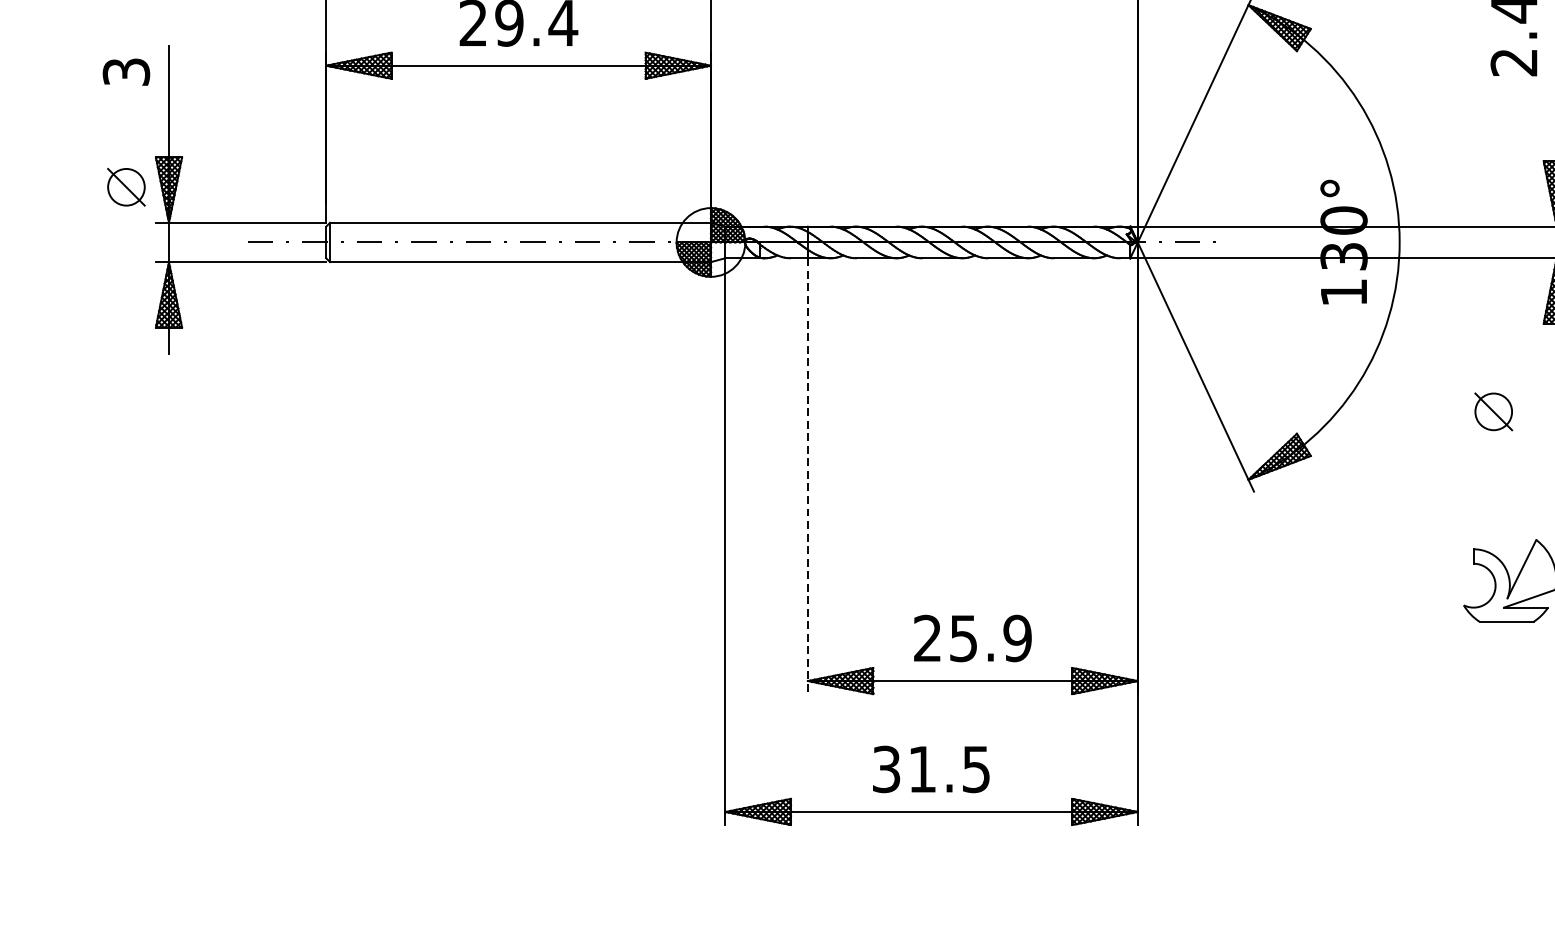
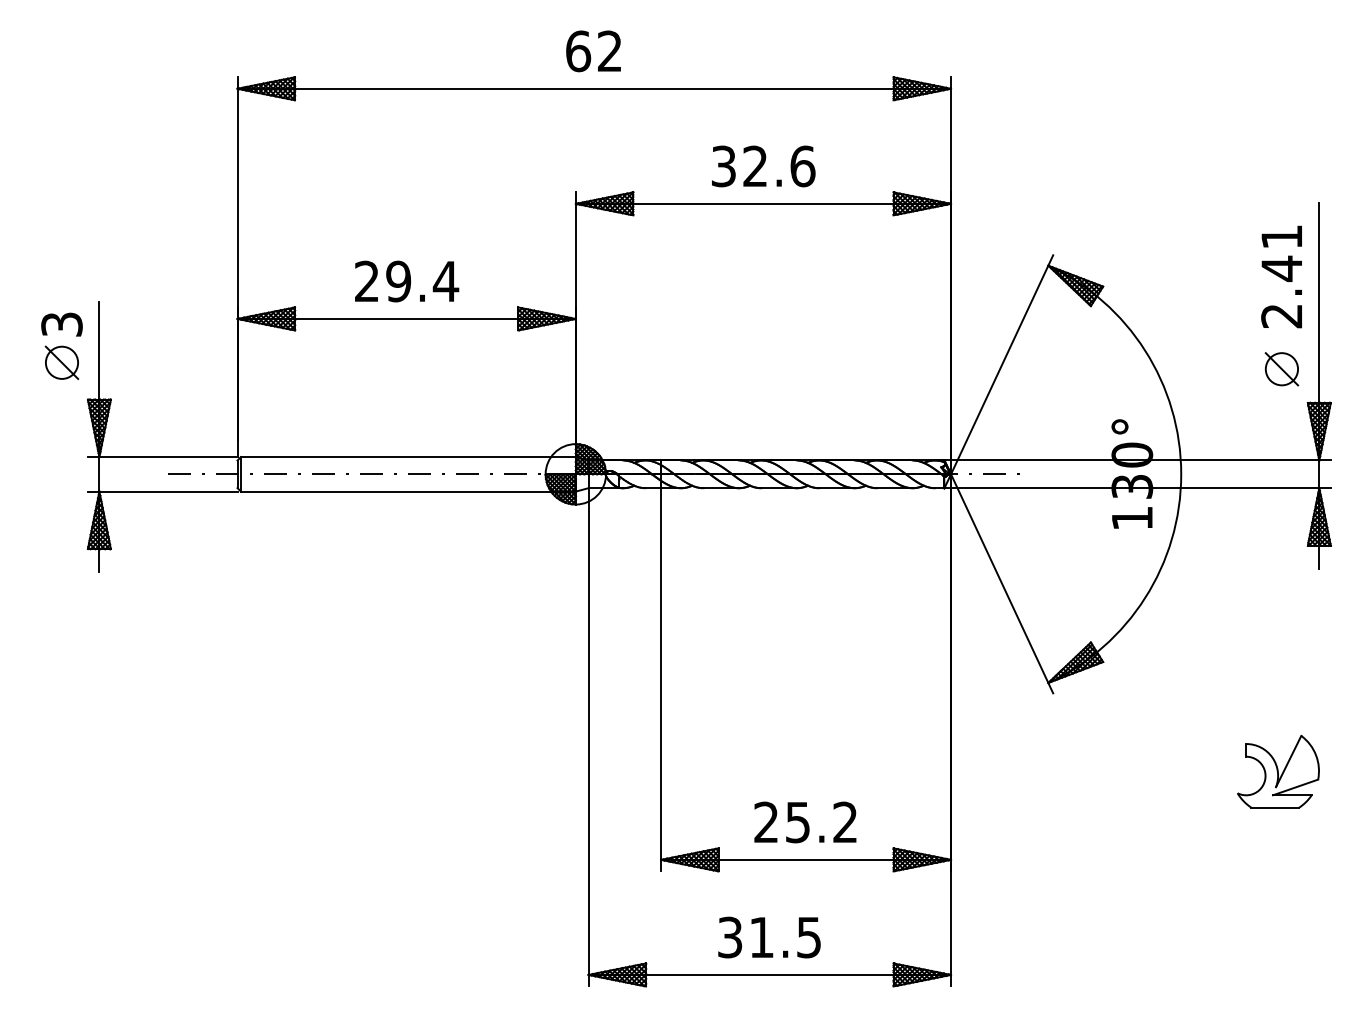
part: (125, 186) -> (61, 362), moved
part: (1493, 412) -> (1281, 369), moved
line: (808, 475) -> (661, 679), dashed -> solid
text: (1016, 638) -> (844, 822), 25.9 -> 25.2

